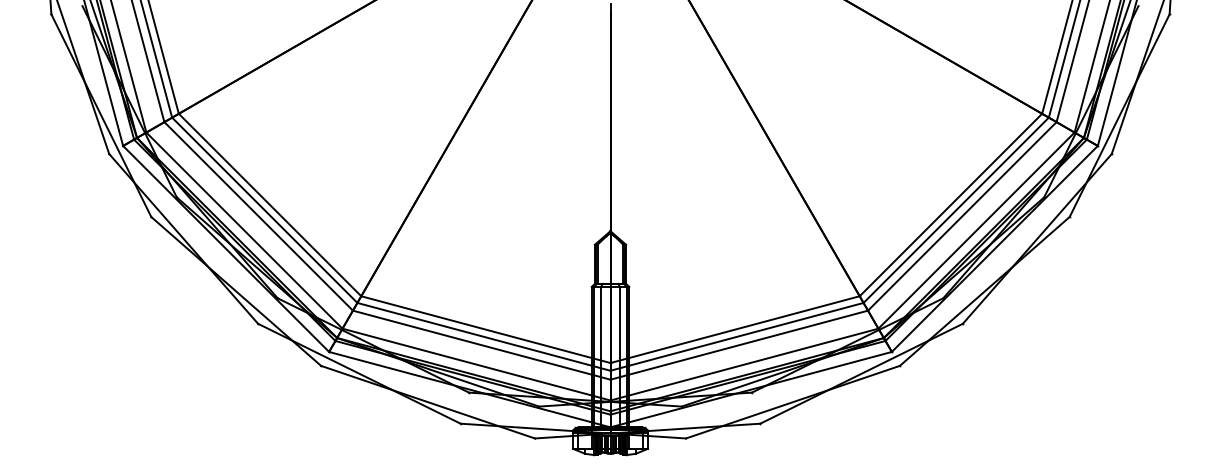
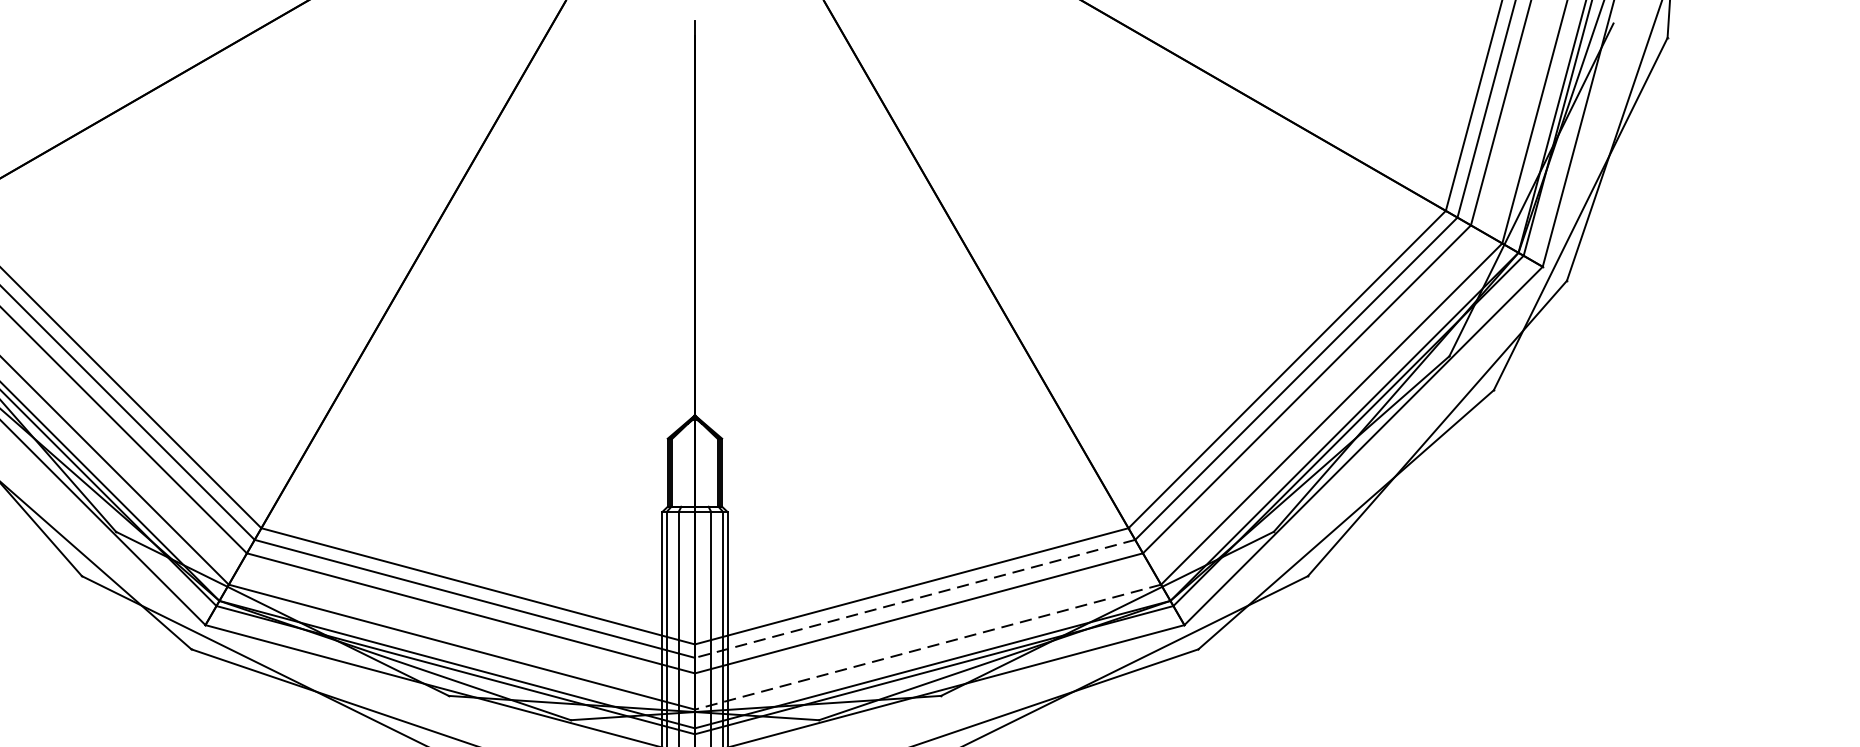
line: (736, 336) -> (914, 598), solid -> dashed
line: (744, 364) -> (928, 646), solid -> dashed

